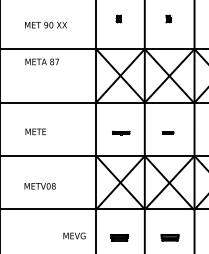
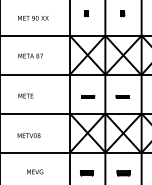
text: (42, 61) -> (30, 55), moved
part: (168, 132) -> (122, 96), size x1.67
text: (75, 235) -> (35, 171), moved

